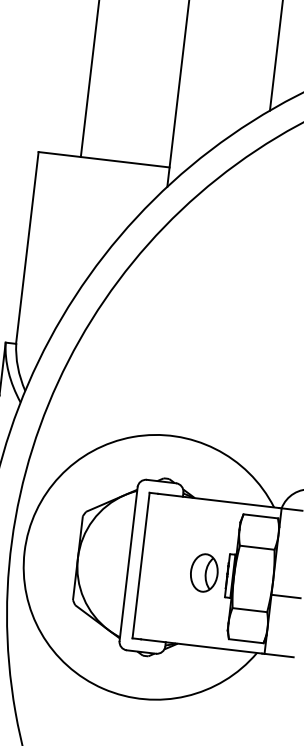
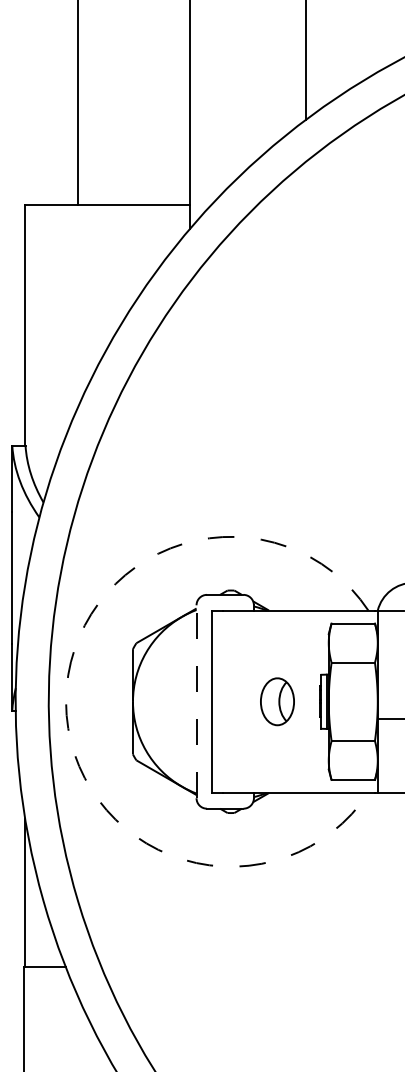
arc: (24, 551) -> (66, 701), solid -> dashed
line: (128, 563) -> (196, 701), solid -> dashed
part: (204, 572) -> (277, 701), moved

